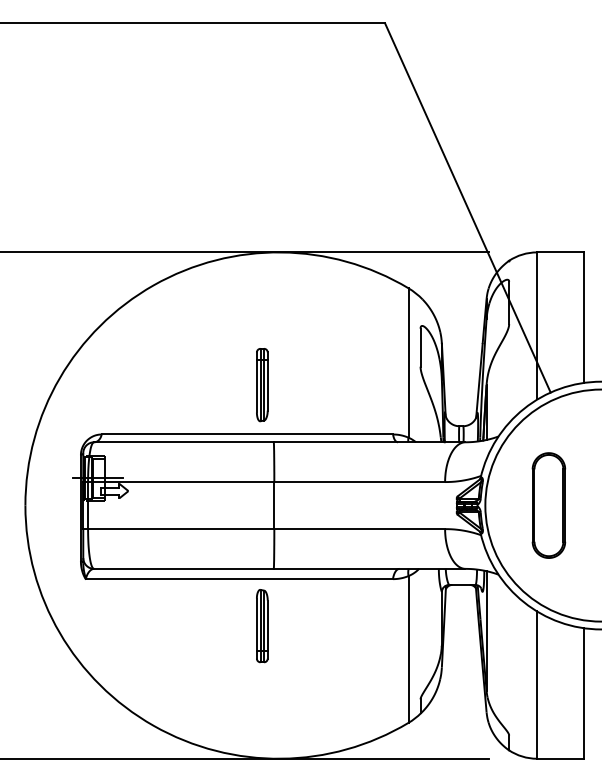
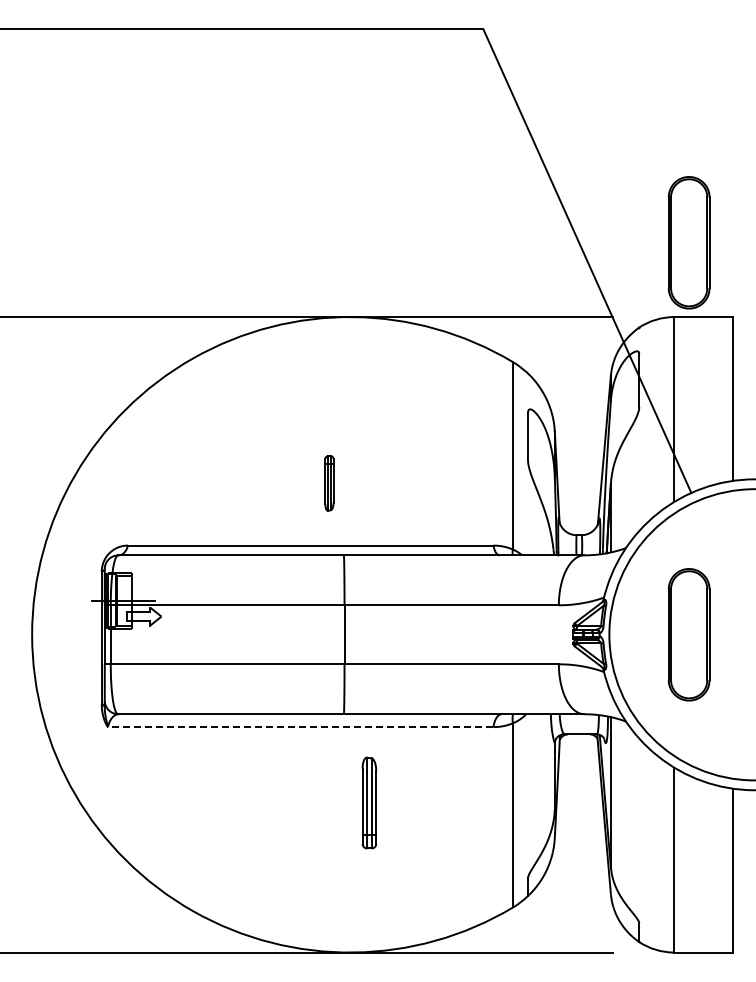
part: (548, 192) -> (688, 242), added
part: (262, 385) -> (329, 483), size x0.6
line: (239, 579) -> (300, 727), solid -> dashed
part: (262, 625) -> (369, 802), moved

